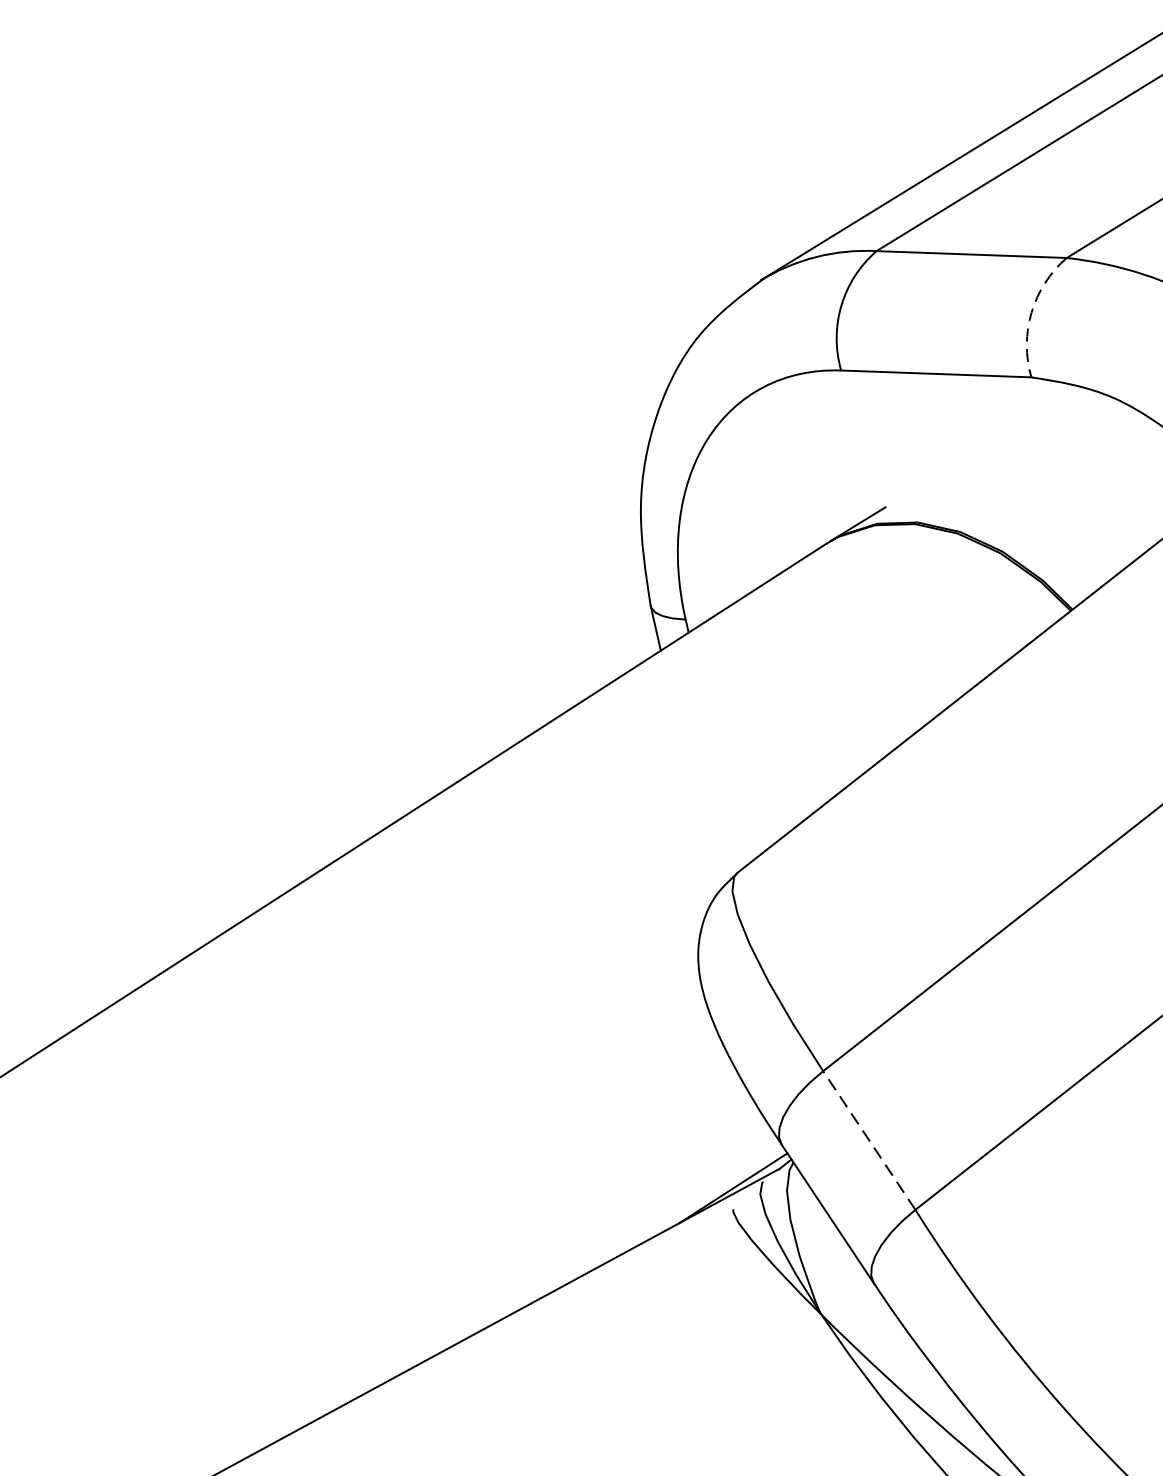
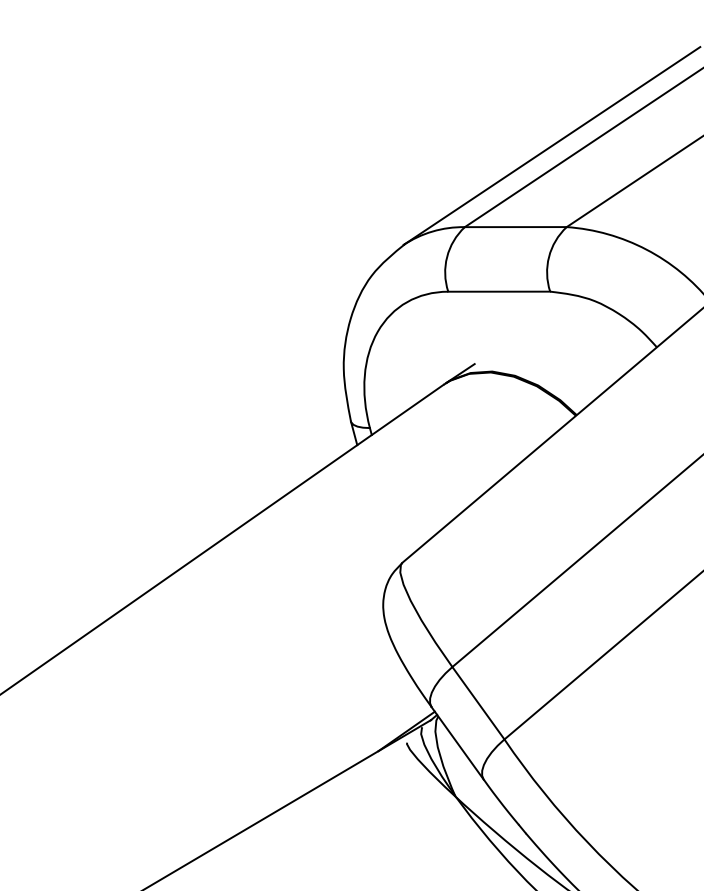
arc: (1032, 311) -> (549, 256), dashed -> solid
line: (869, 1141) -> (478, 703), dashed -> solid

